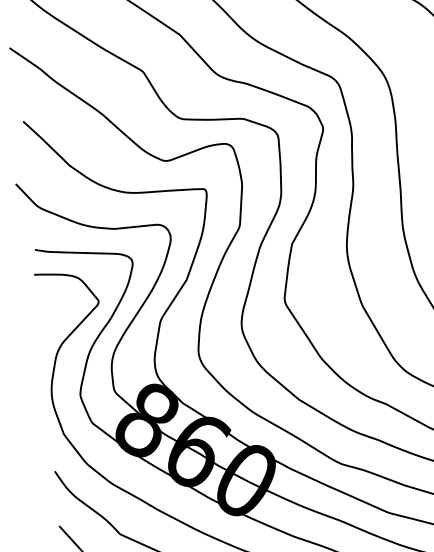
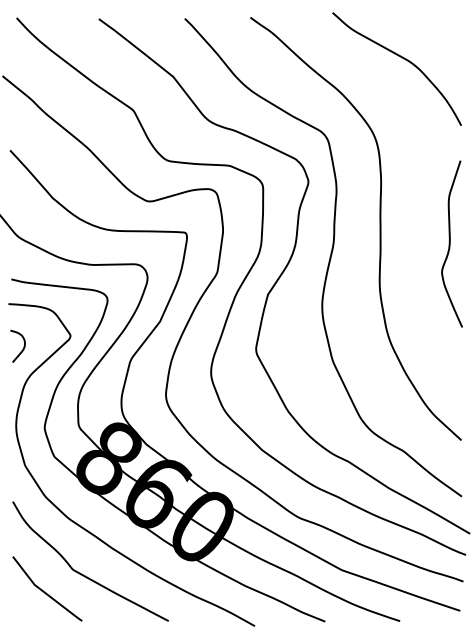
curve: (51, 317) -> (22, 348), added

